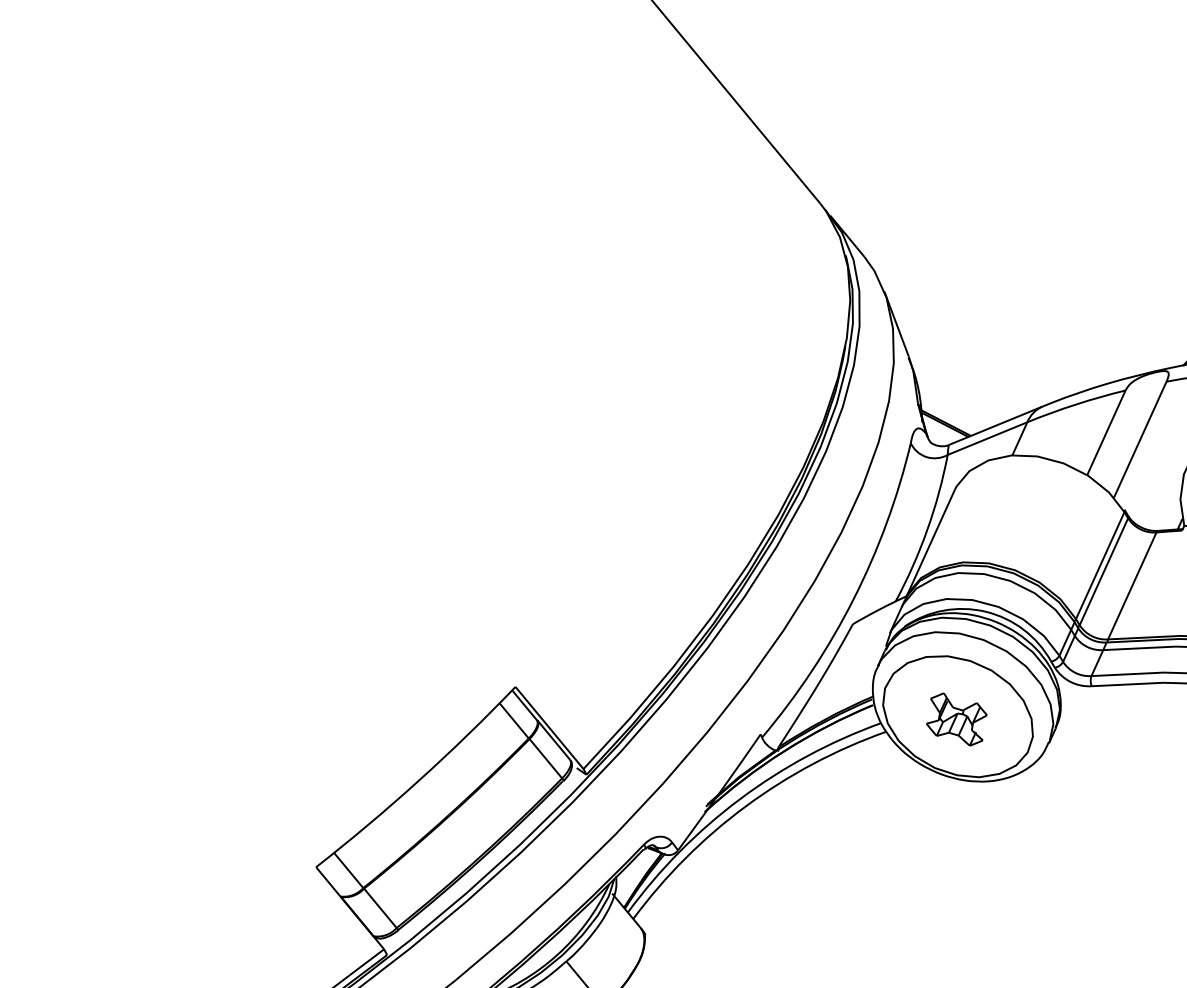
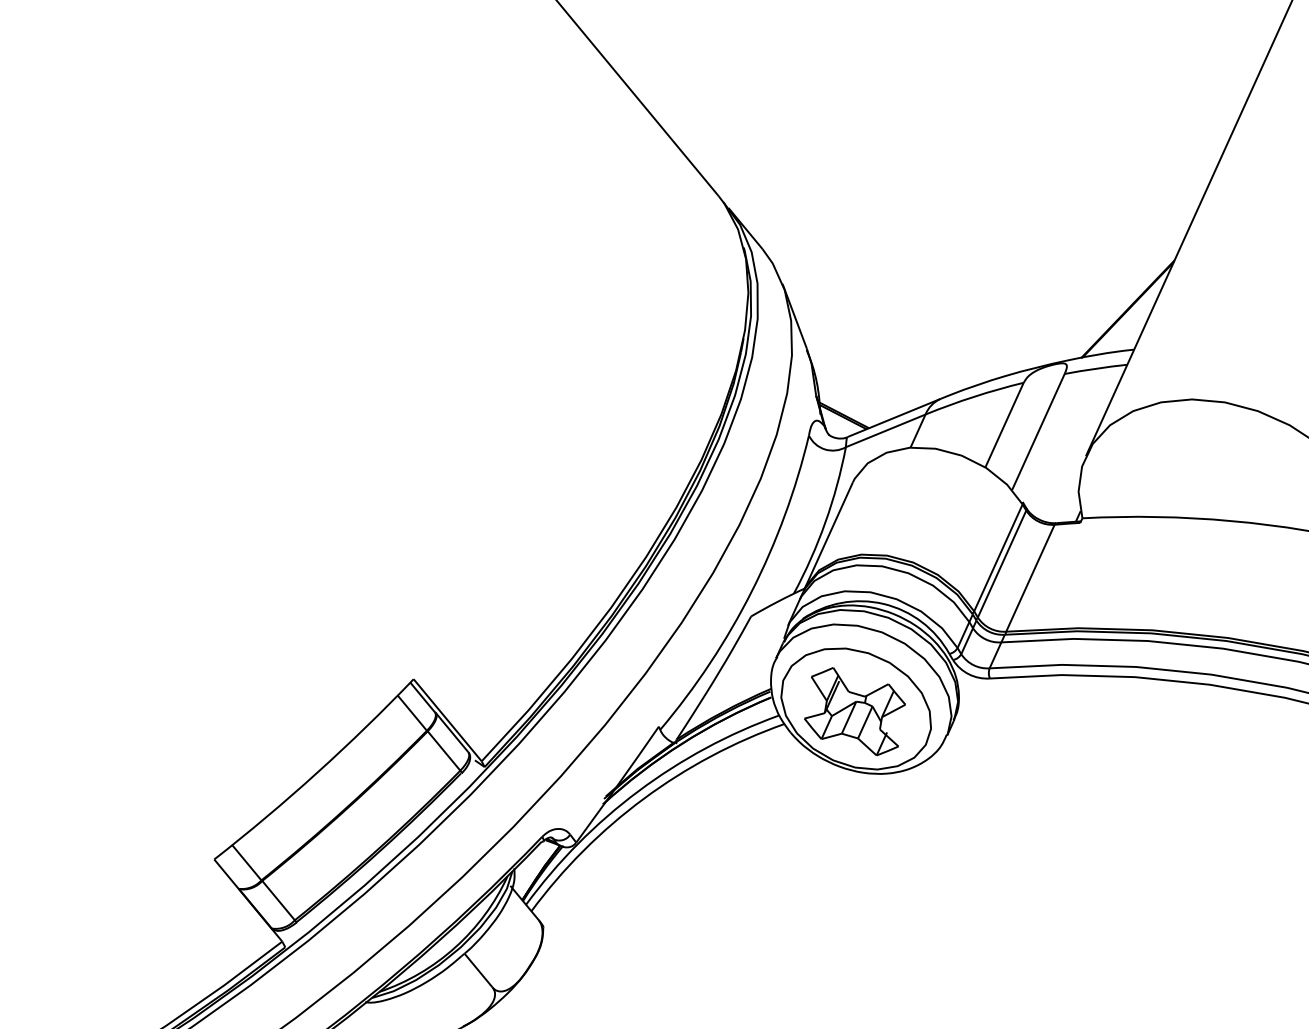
part: (956, 719) -> (854, 711), size x1.67

